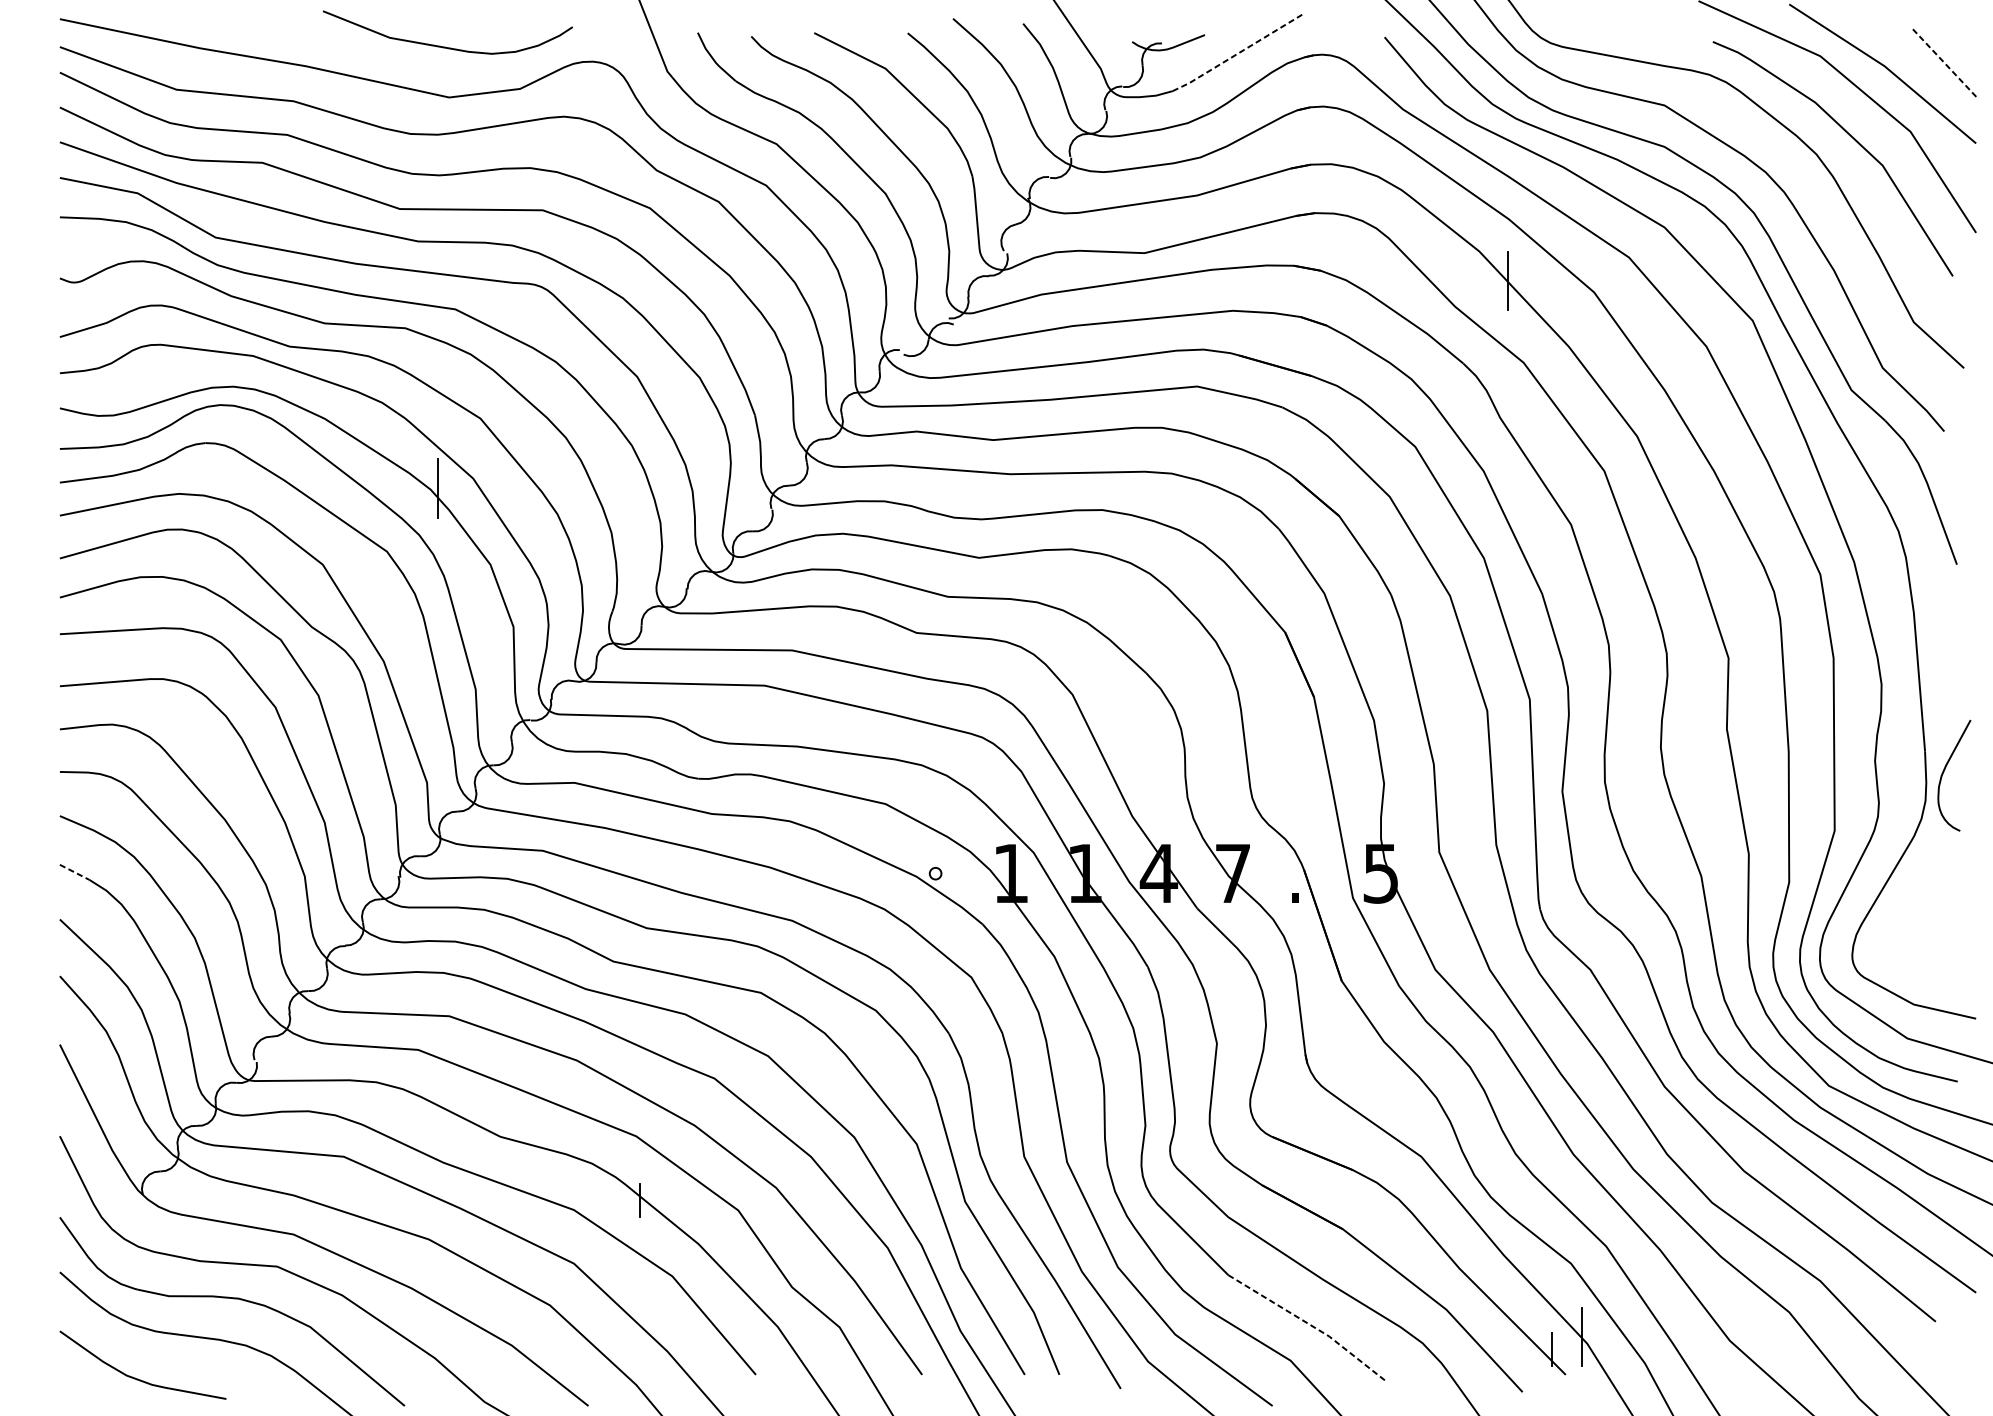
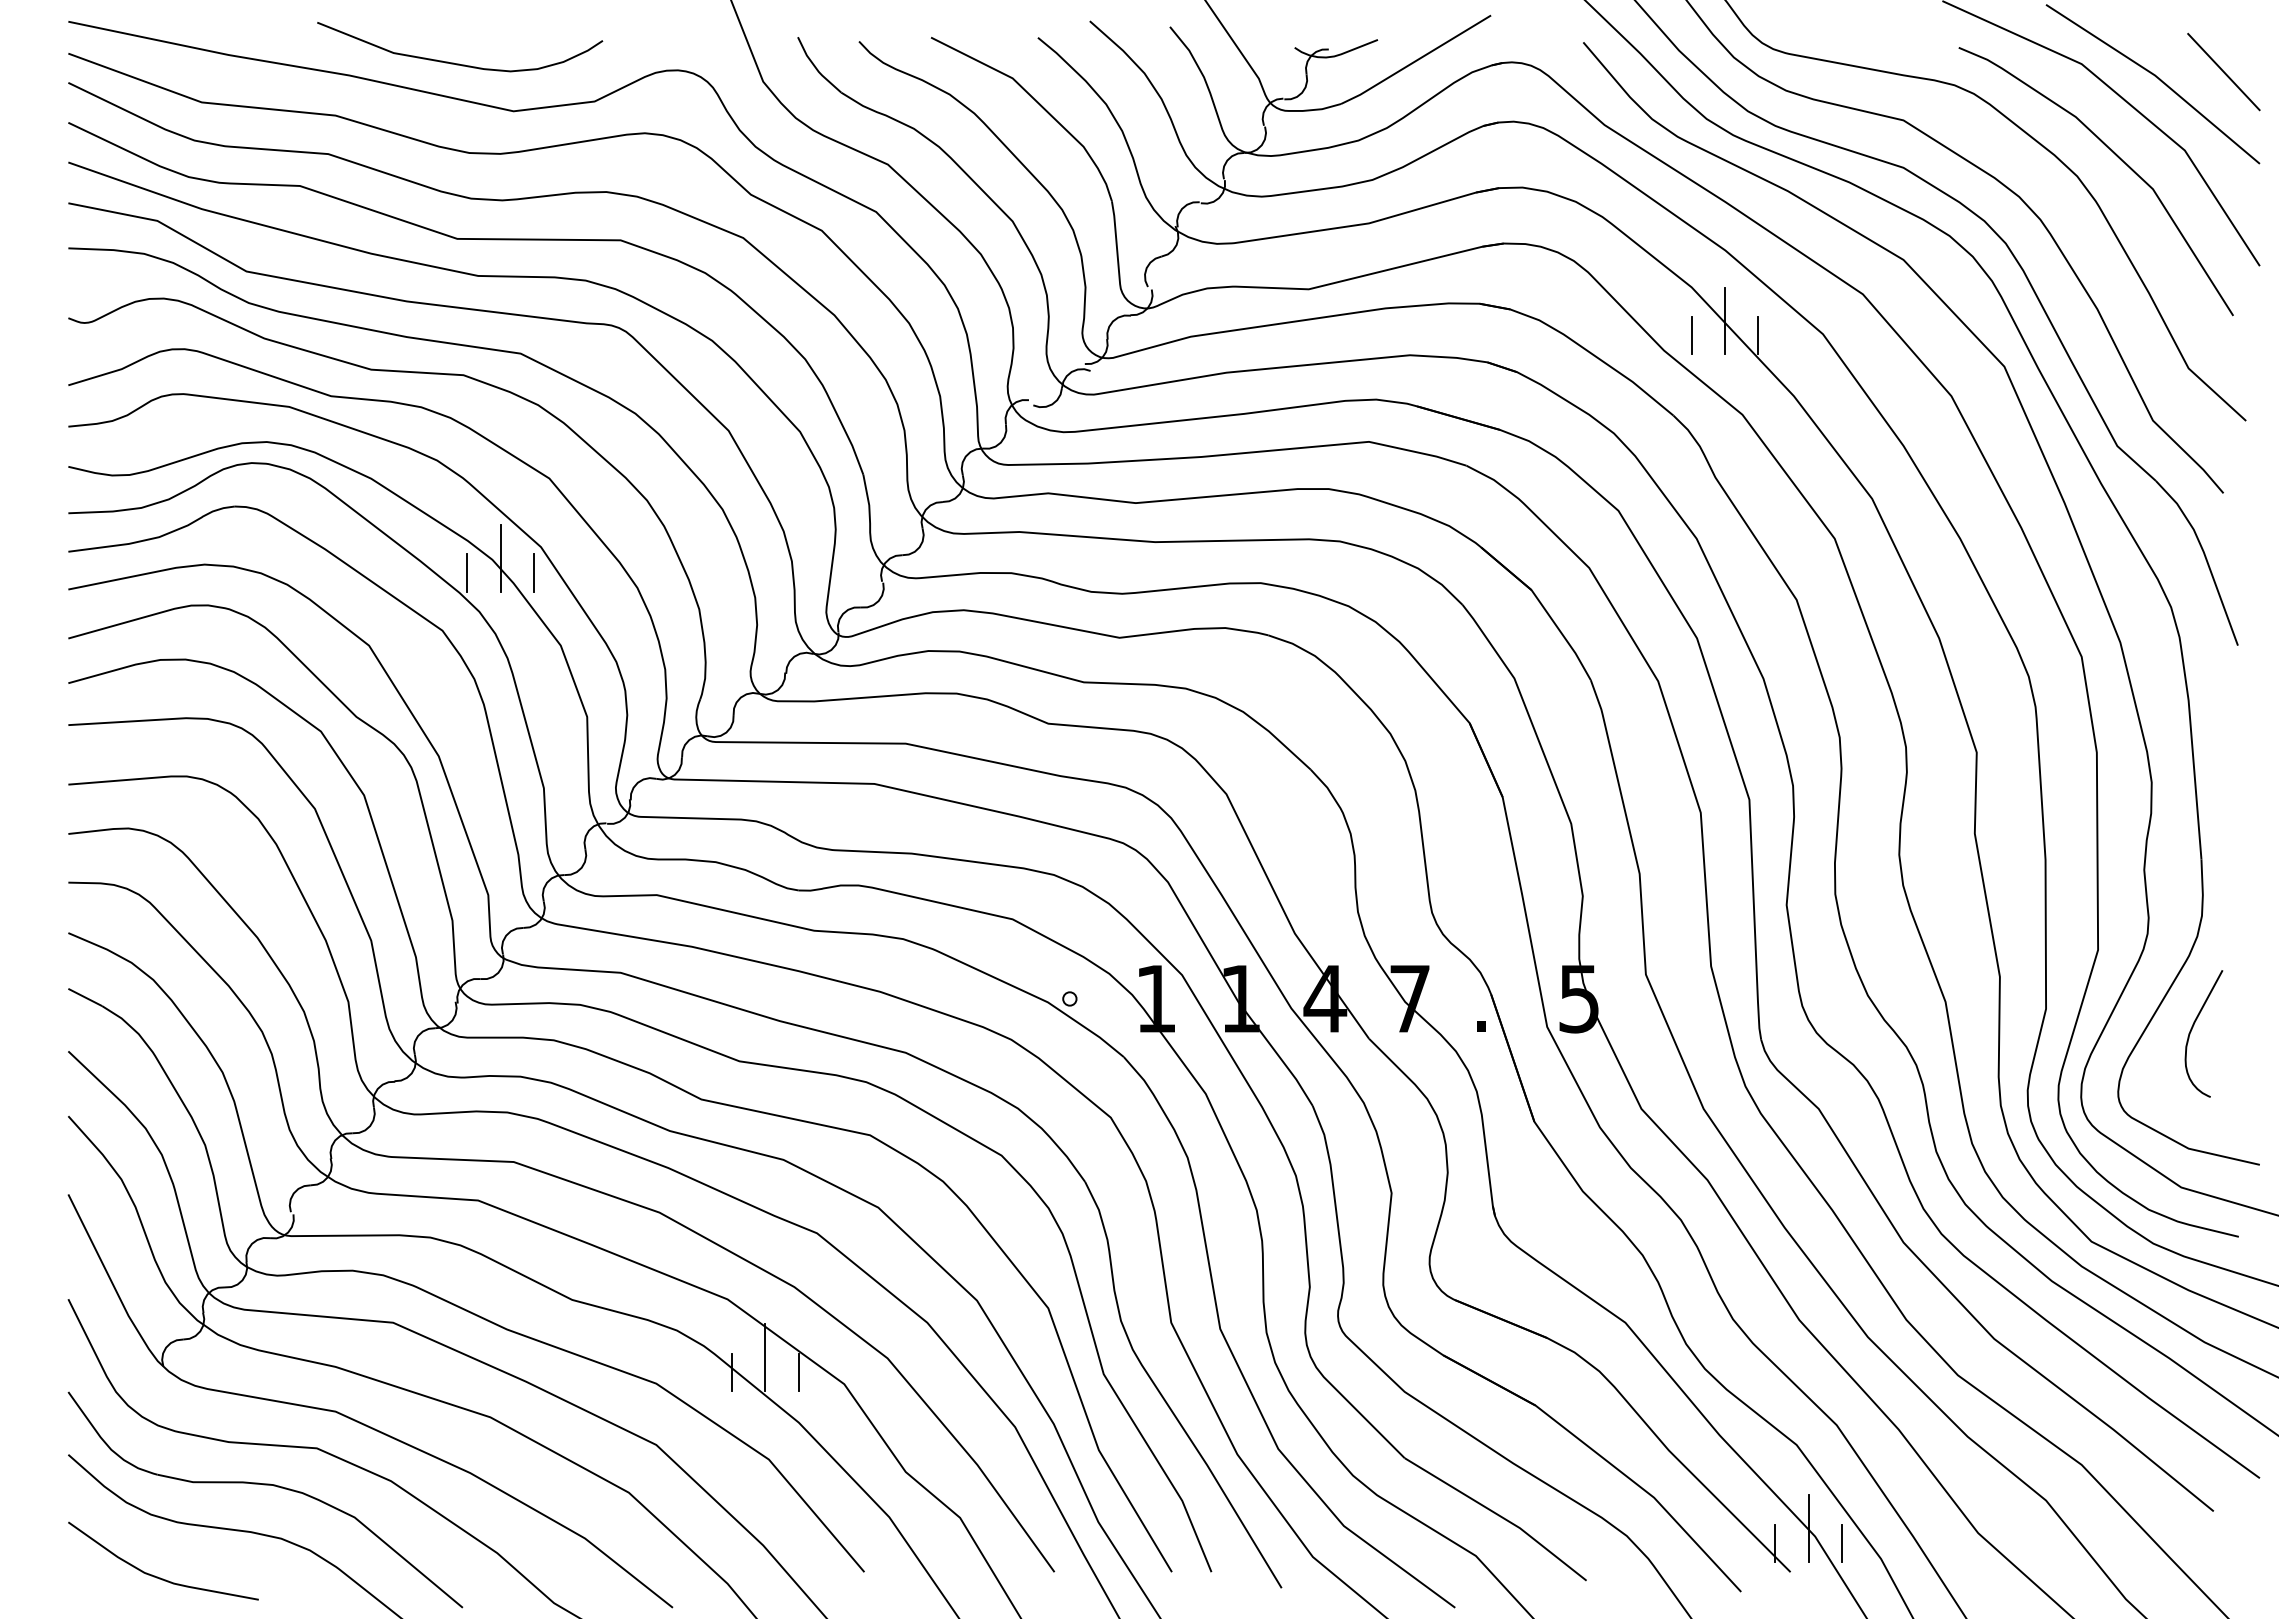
curve: (447, 46) -> (459, 63), moved
line: (1237, 53) -> (1415, 61), dashed -> solid
line: (1945, 63) -> (2224, 72), dashed -> solid
line: (1479, 293) -> (1691, 335), added
line: (1537, 293) -> (1758, 335), added
line: (408, 500) -> (467, 572), added
line: (467, 500) -> (534, 572), added
curve: (1945, 770) -> (2193, 1027), moved
line: (74, 872) -> (85, 997), dashed -> solid
line: (669, 1187) -> (765, 1357), added
line: (698, 1200) -> (798, 1372), added
line: (1311, 1325) -> (1499, 1515), dashed -> solid
line: (1611, 1349) -> (1842, 1543), added

